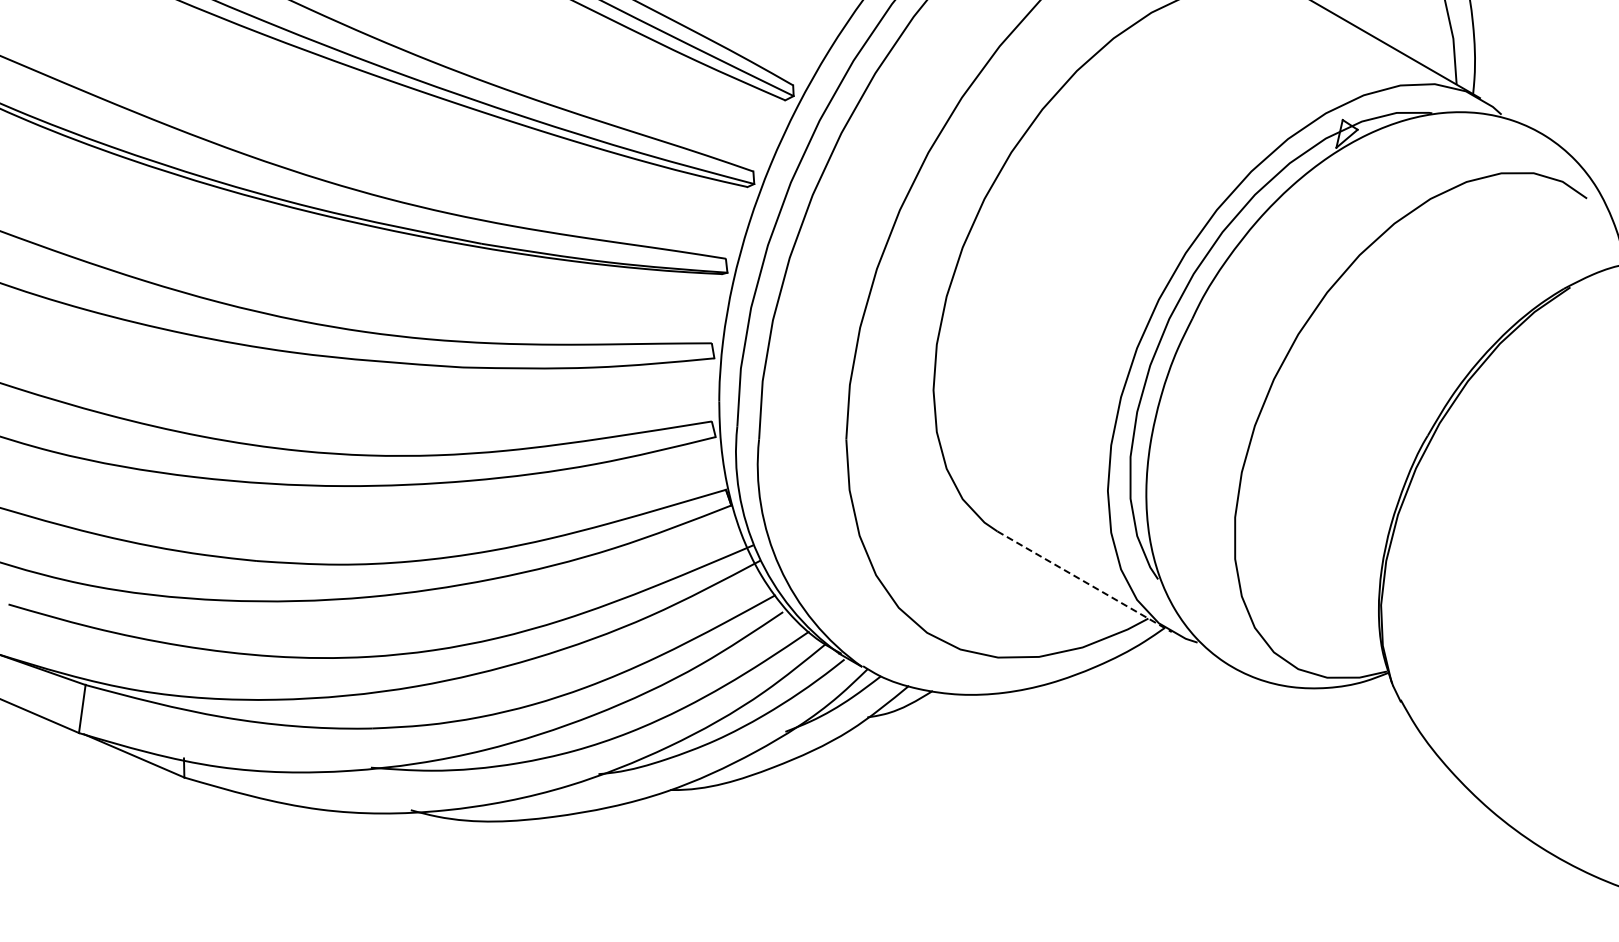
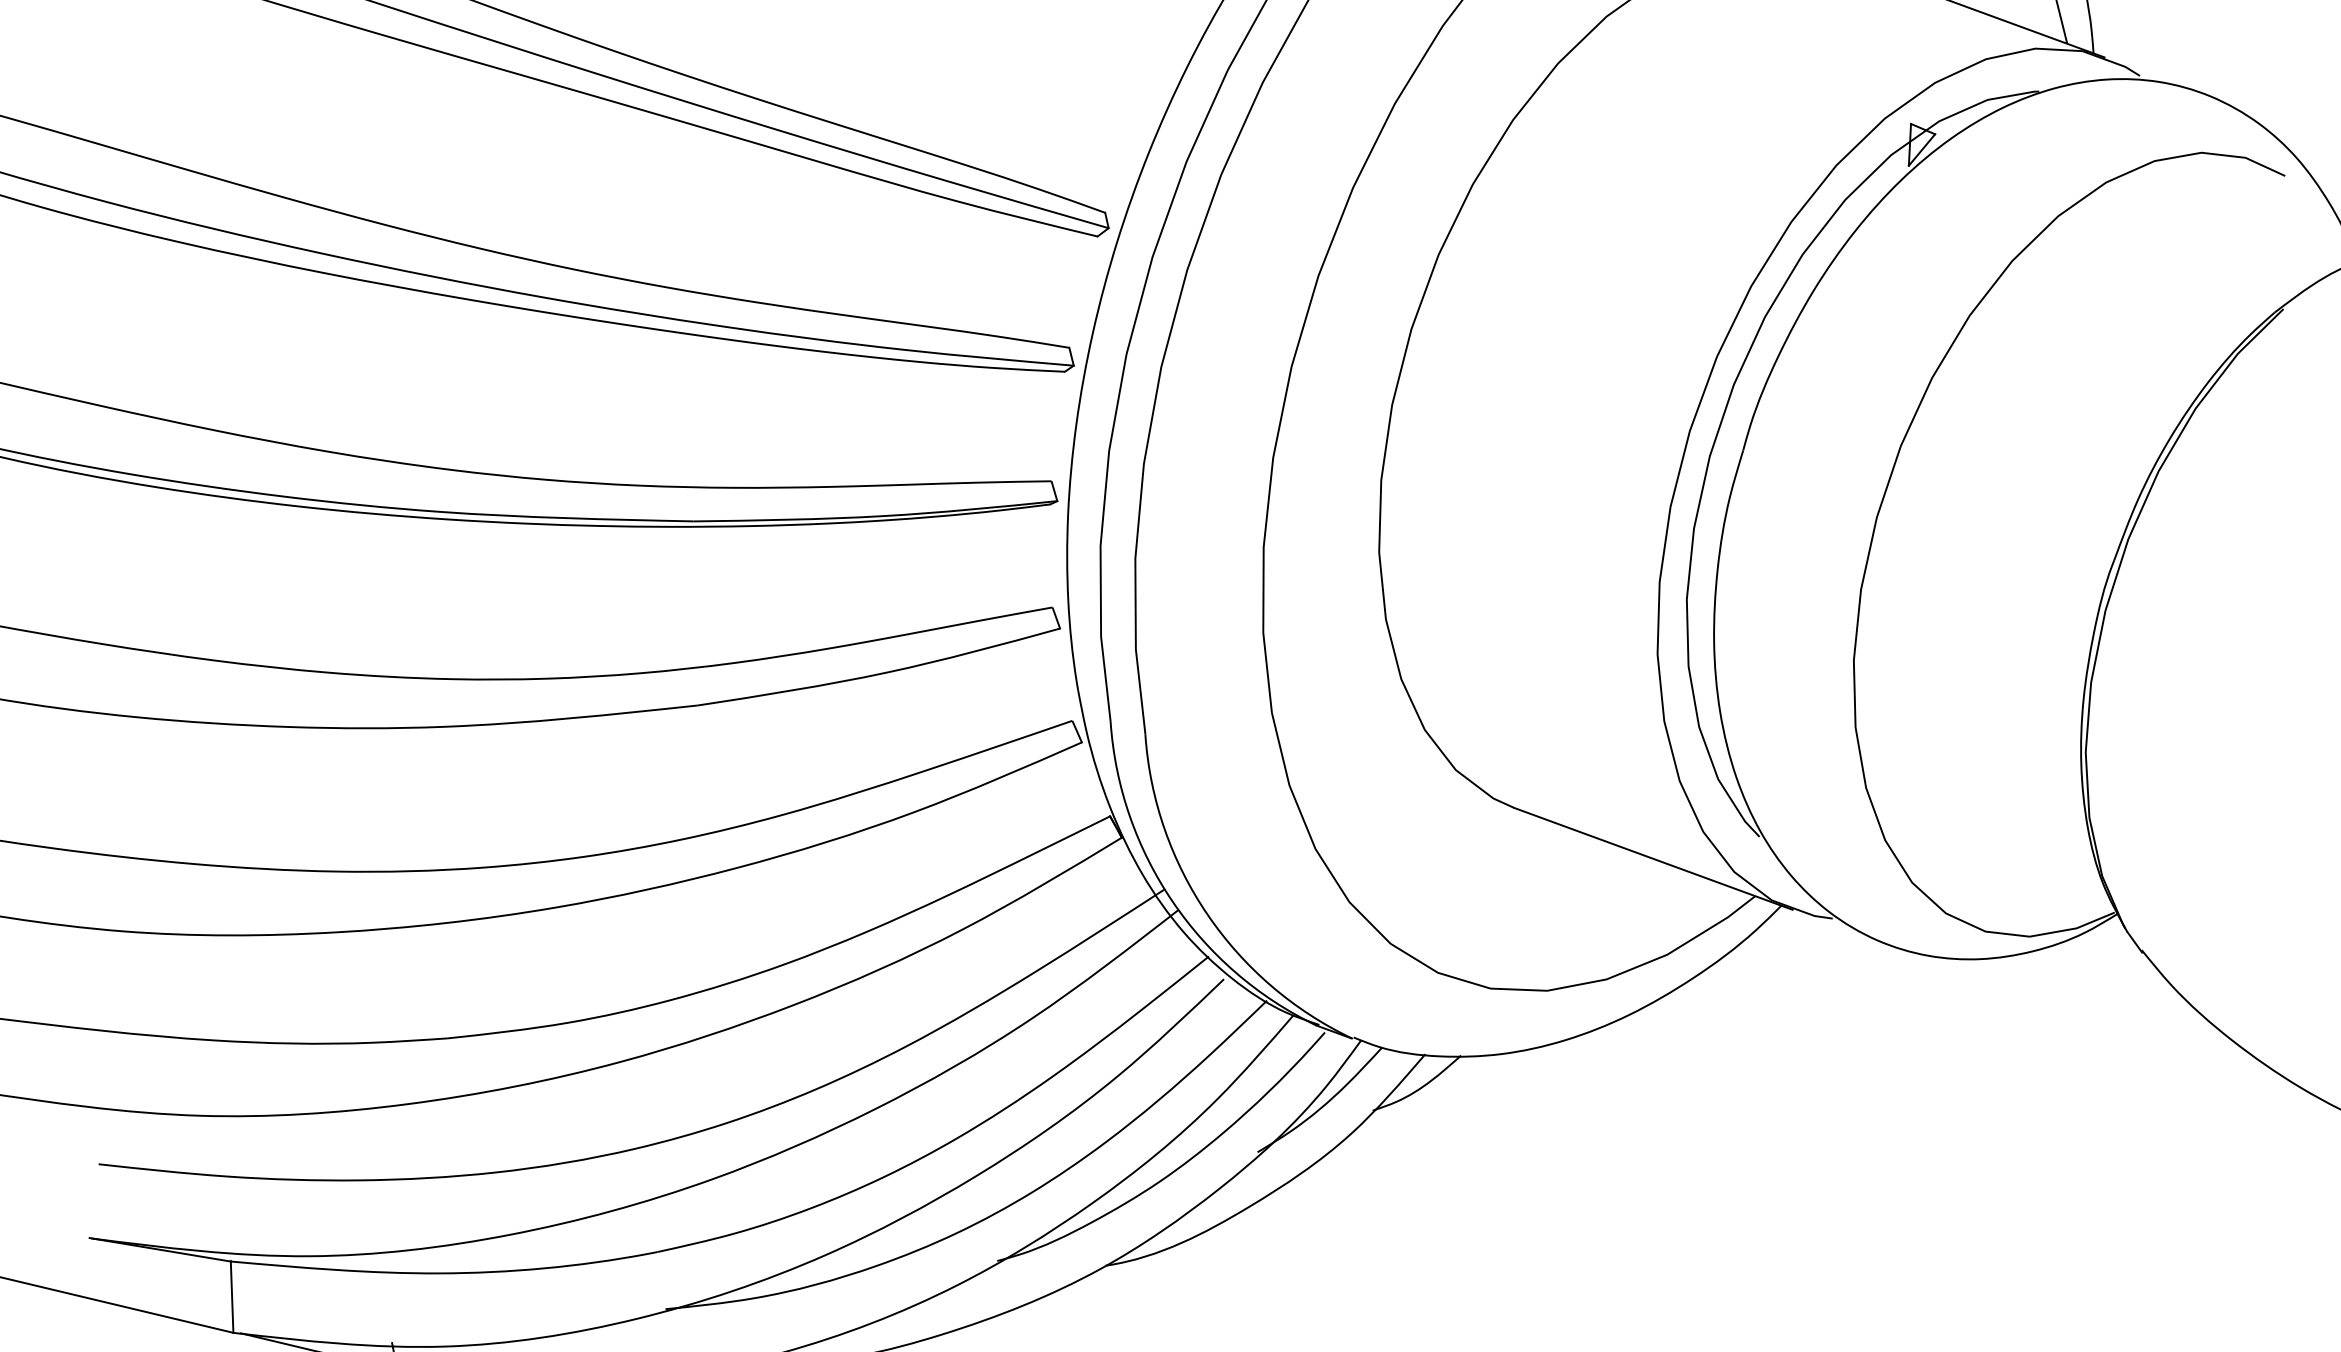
line: (1084, 581) -> (1653, 858), dashed -> solid

